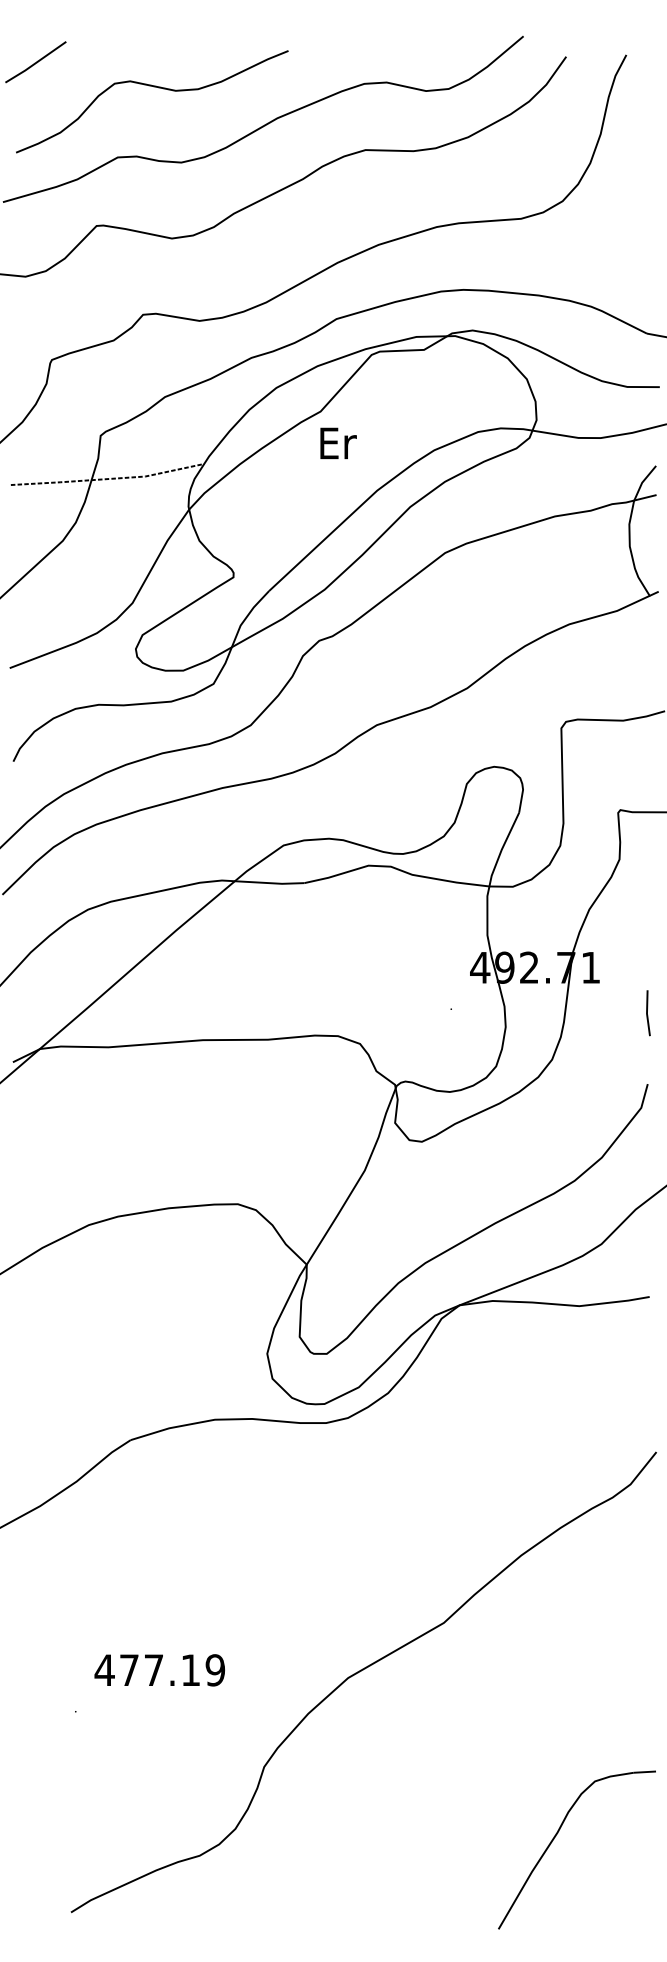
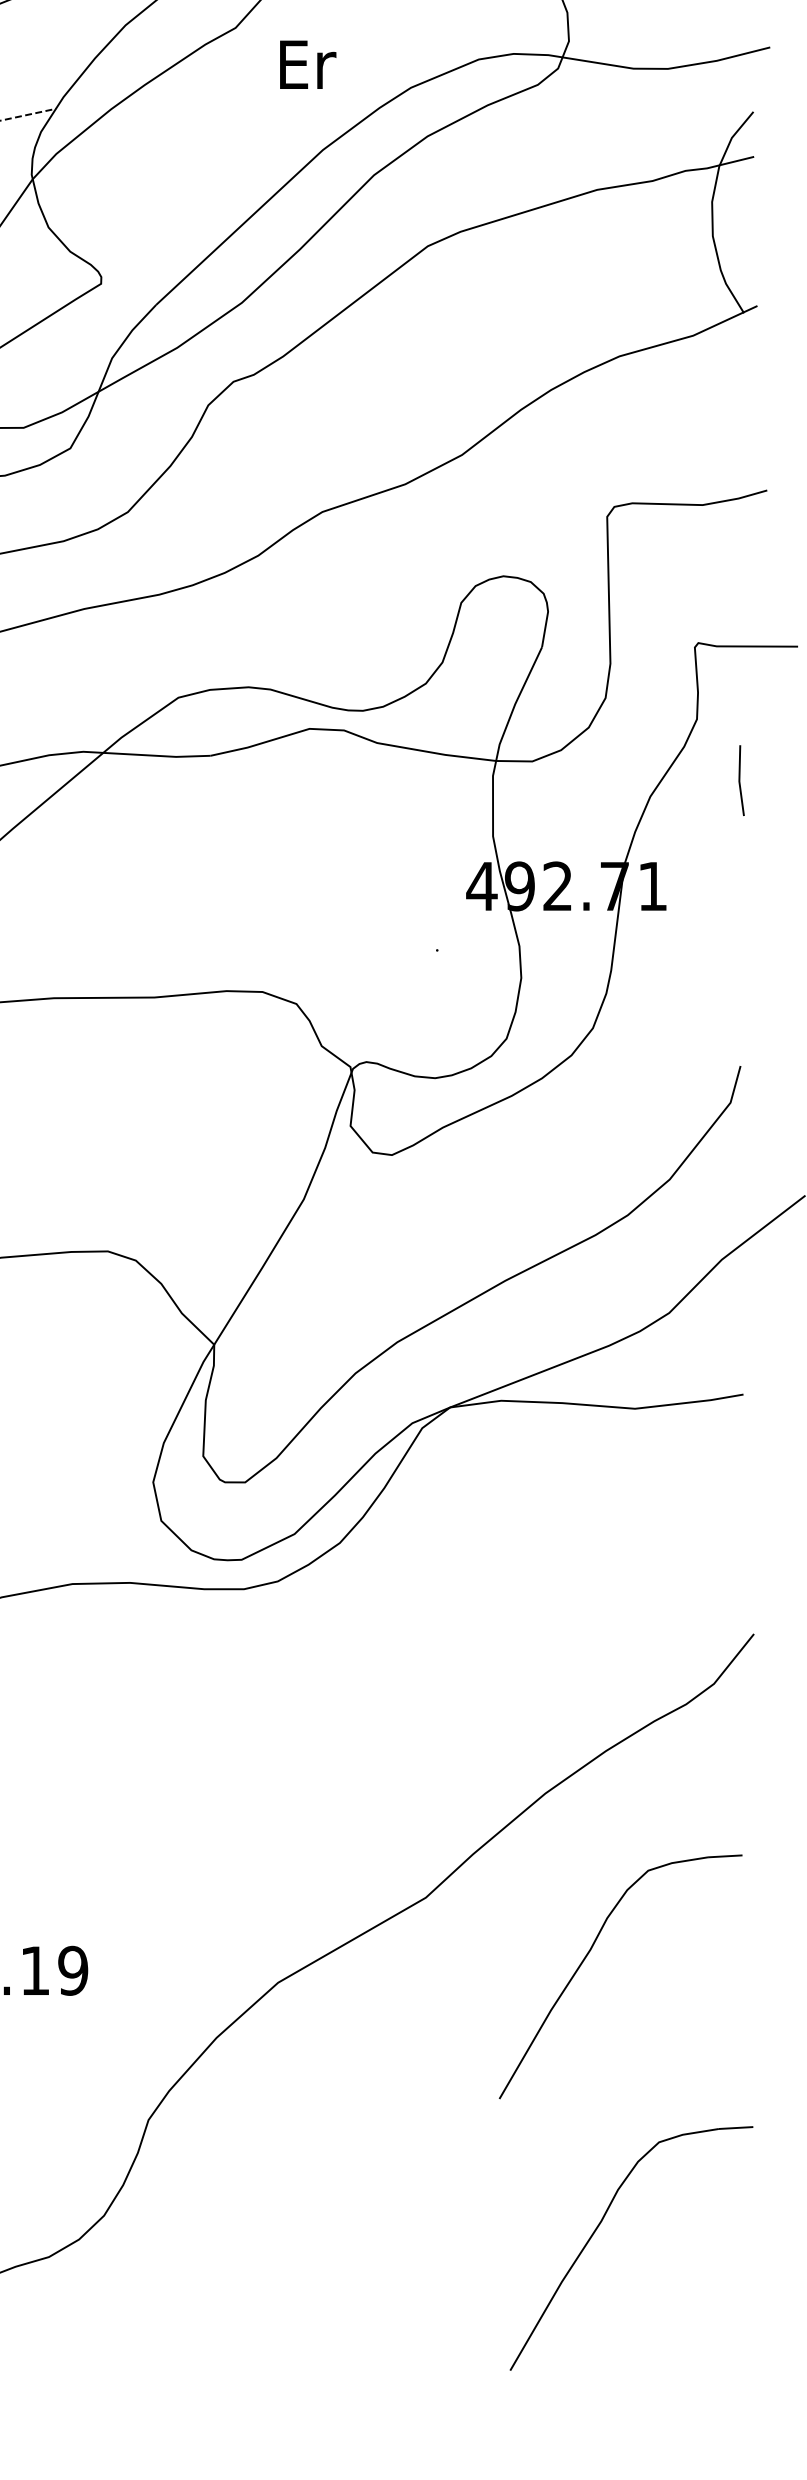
text: (338, 443) -> (307, 64), moved
line: (647, 1013) -> (740, 781), moved
part: (549, 1660) -> (588, 1955), added

